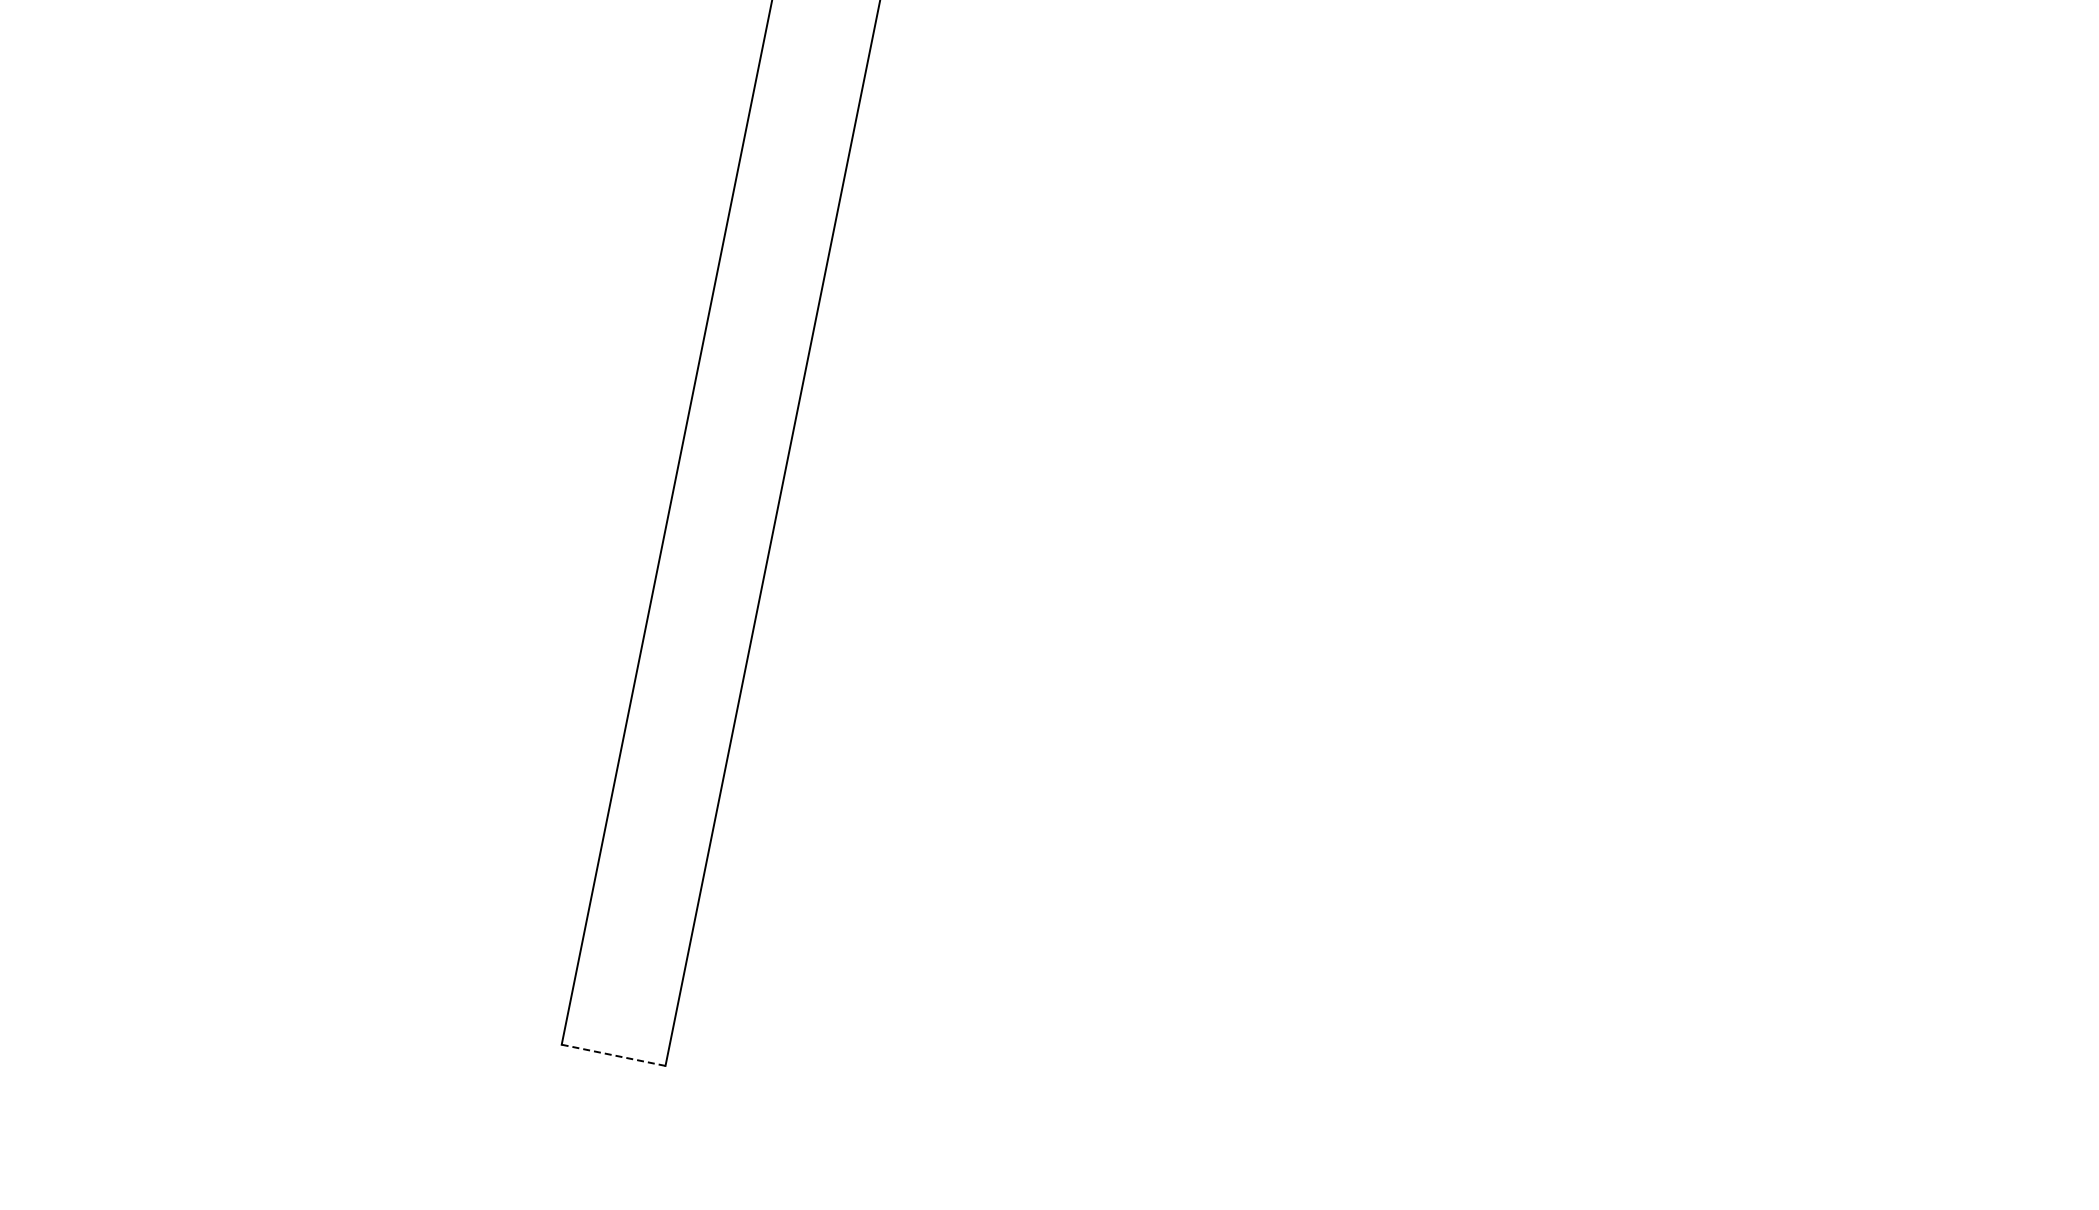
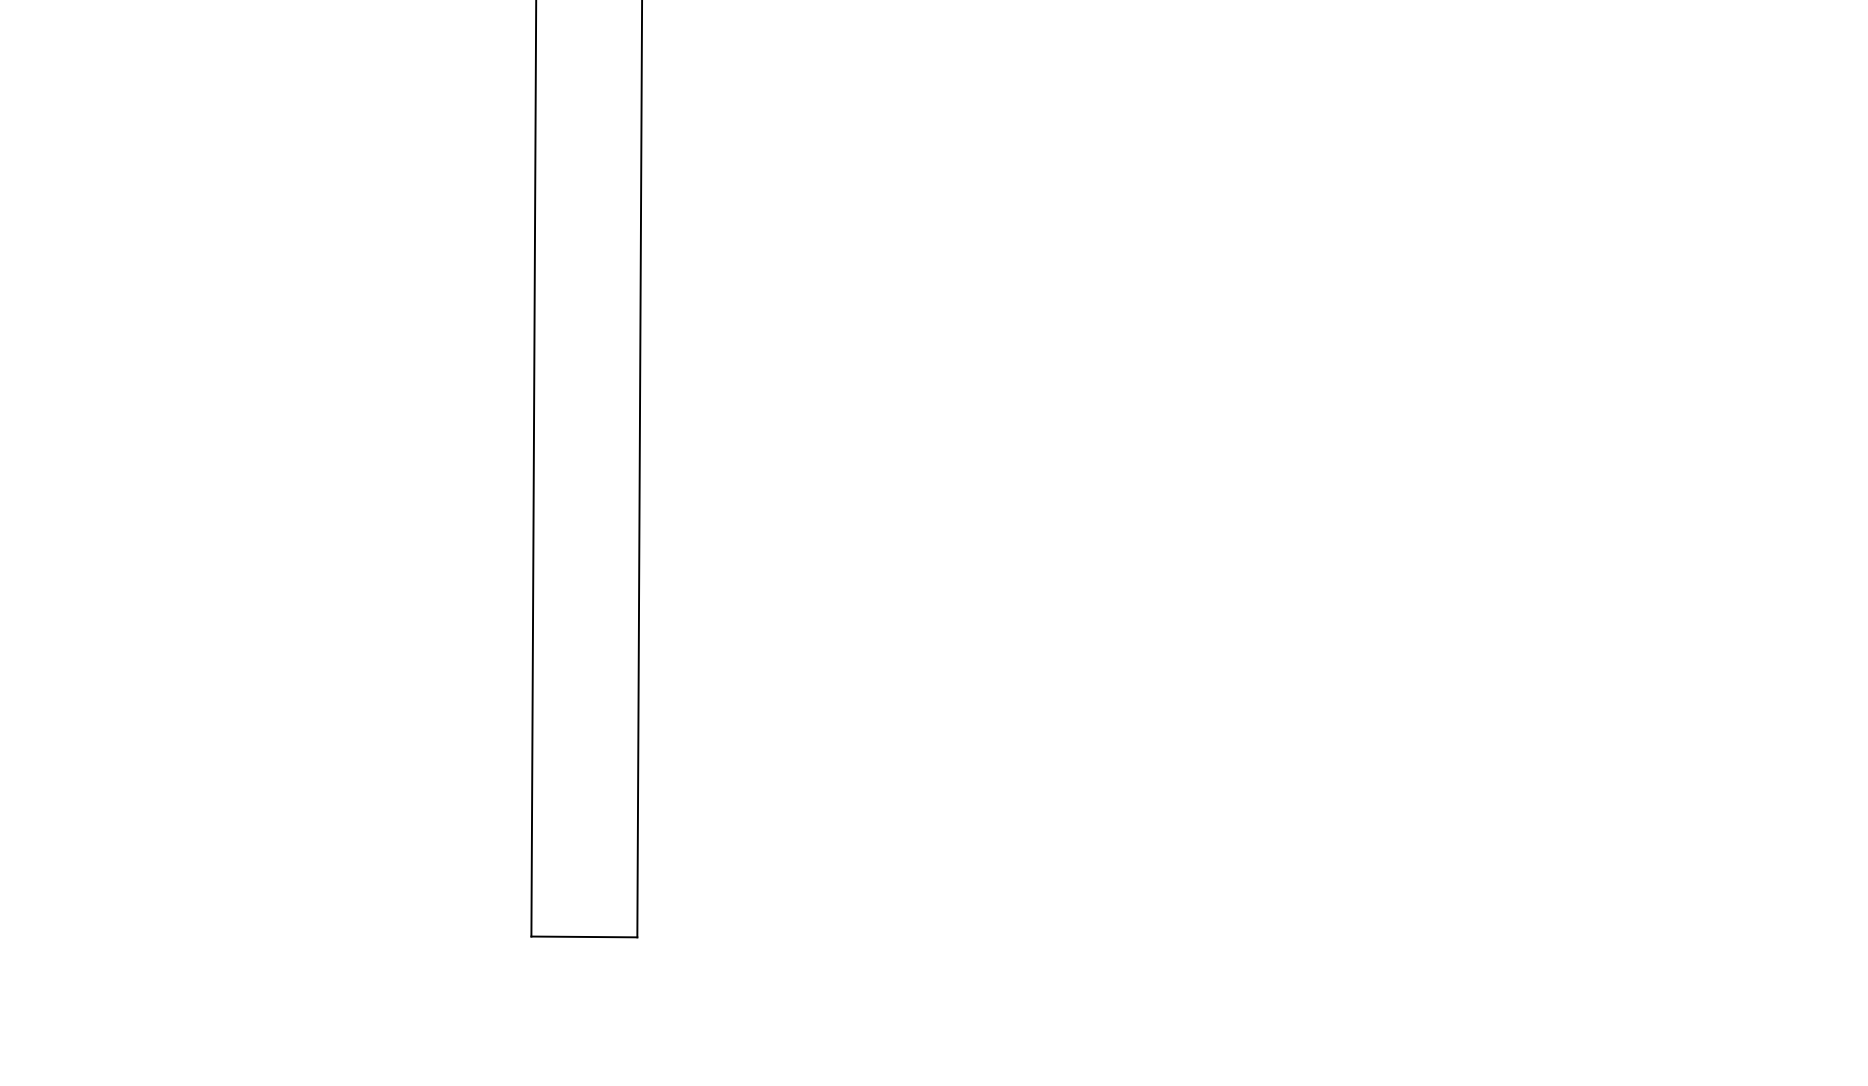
line: (613, 1055) -> (584, 937), dashed -> solid

